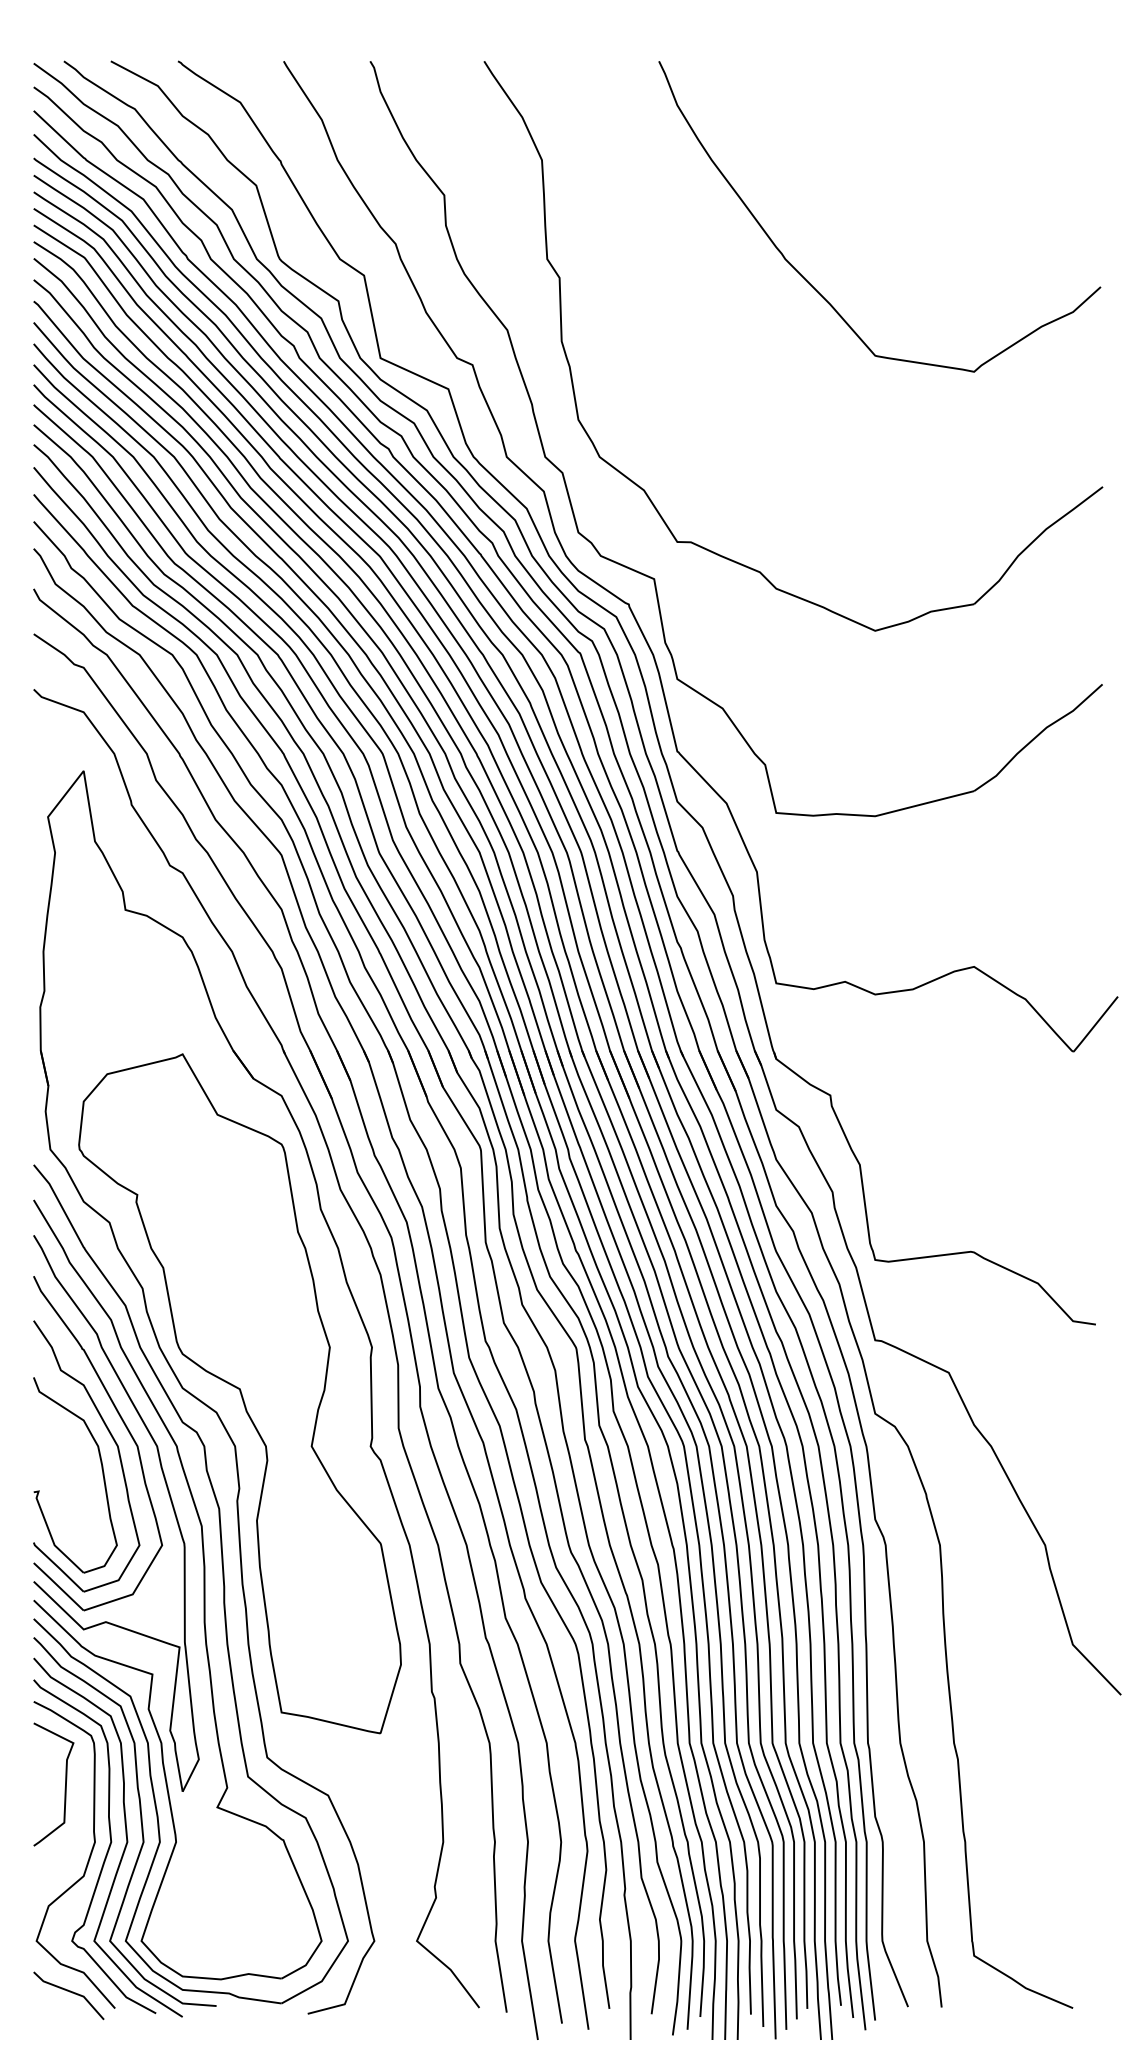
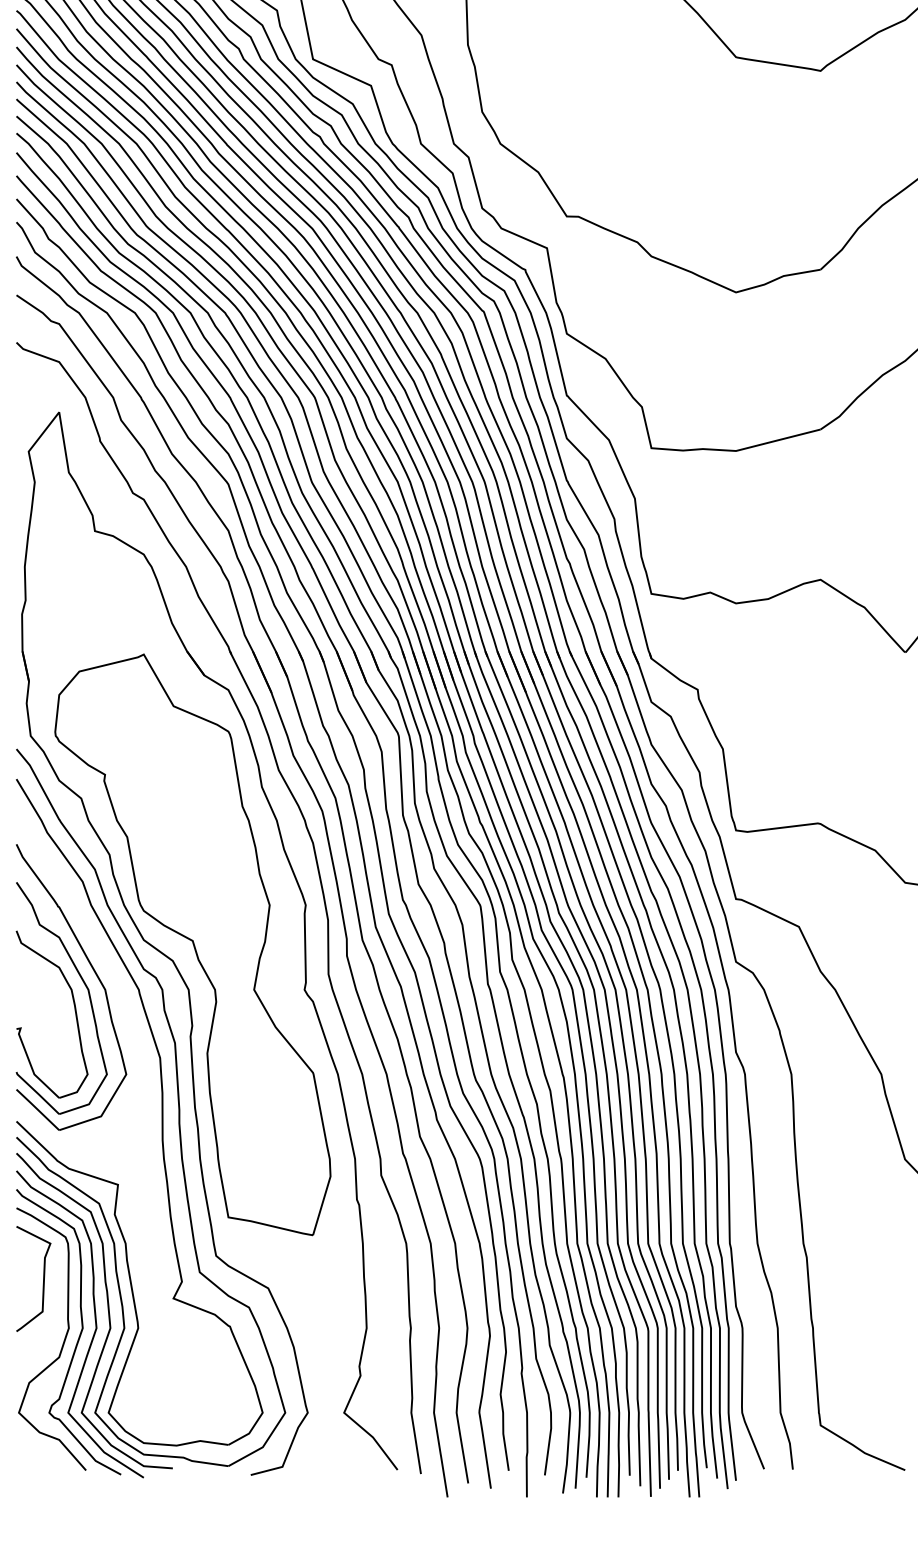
part: (169, 1498) -> (132, 1034), removed
line: (69, 1992) -> (47, 1456), removed

